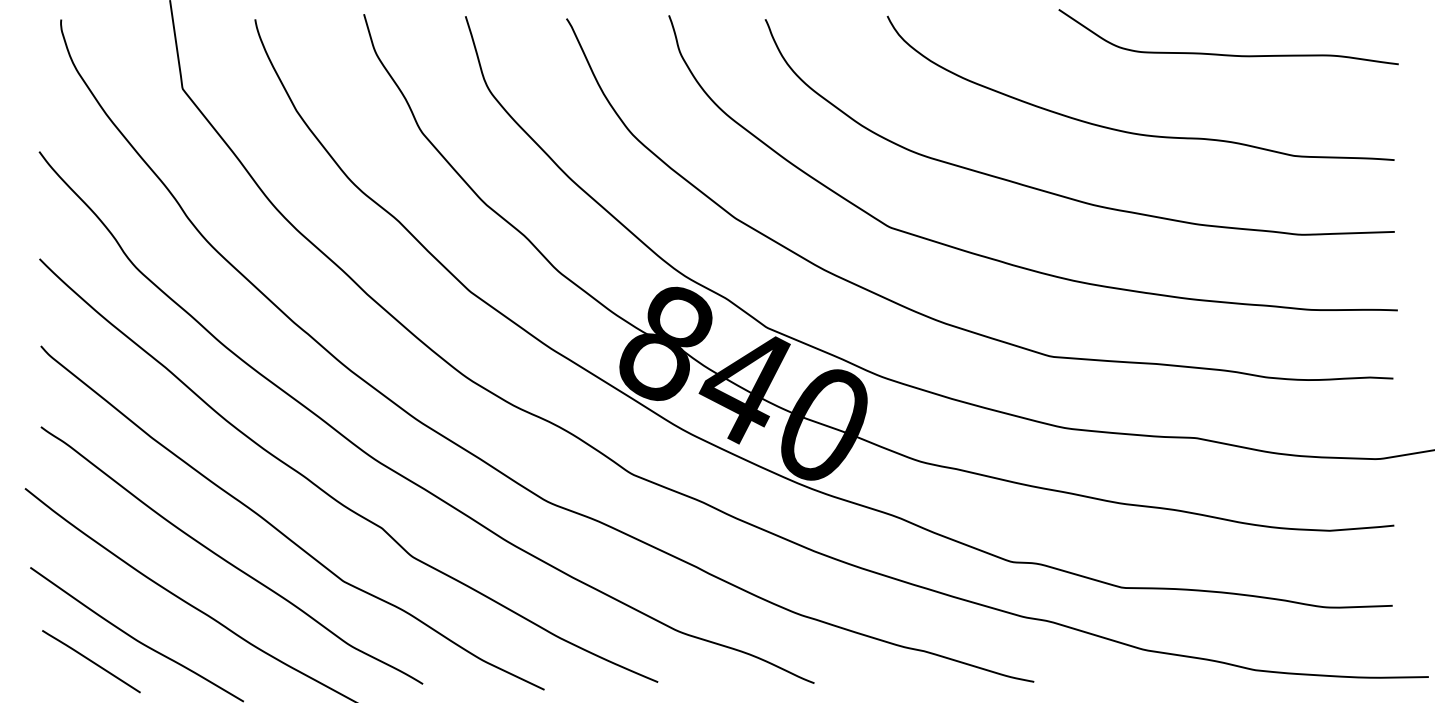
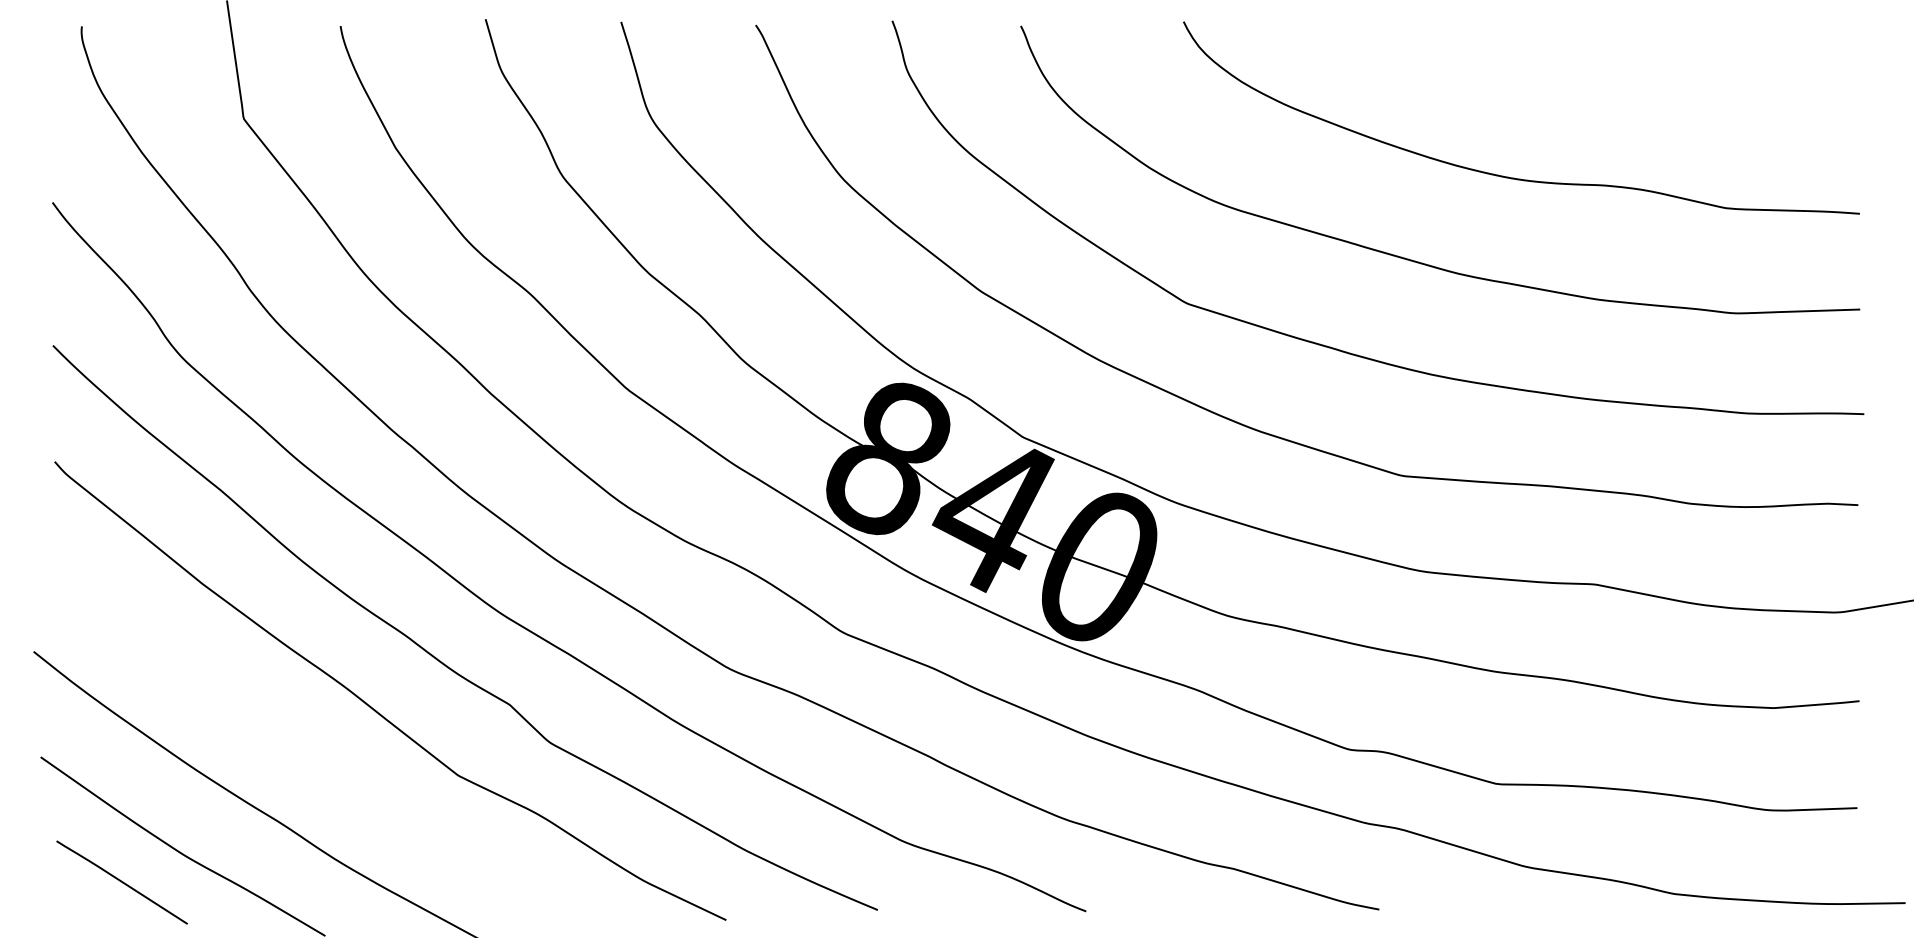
curve: (1228, 54) -> (1638, 73), removed
curve: (228, 561) -> (305, 749), removed

